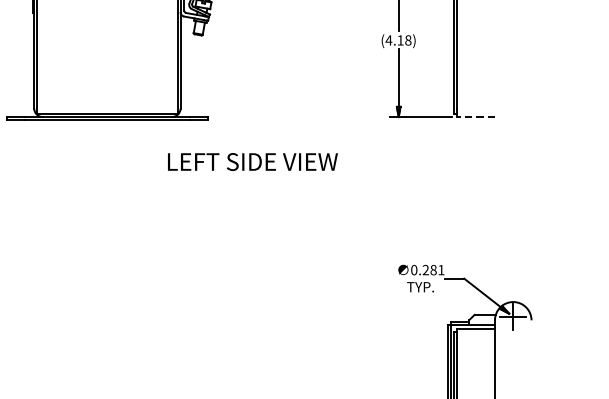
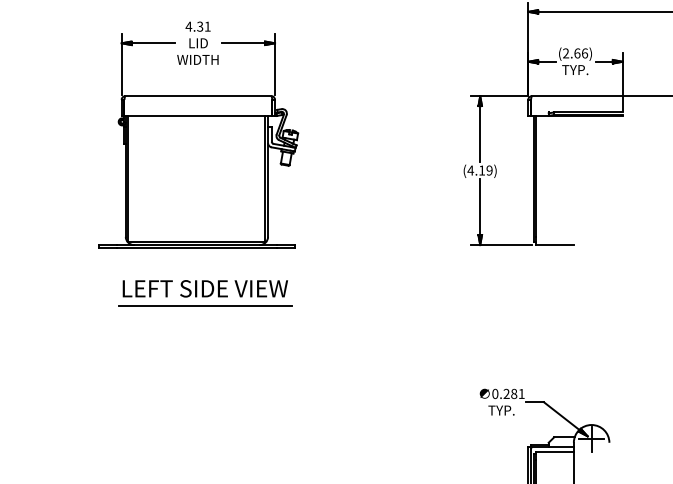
text: (408, 40) -> (489, 170), (4.18) -> (4.19)
line: (476, 117) -> (555, 245), dashed -> solid
text: (251, 161) -> (204, 288), moved
line: (116, 180) -> (205, 306), added

